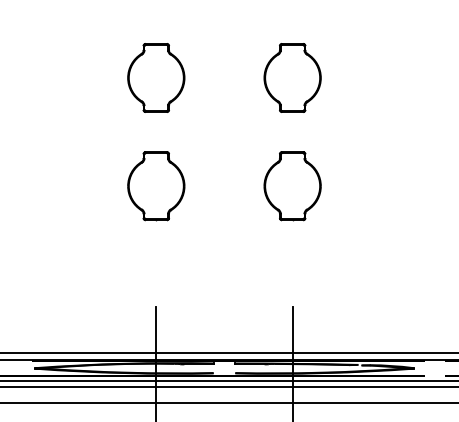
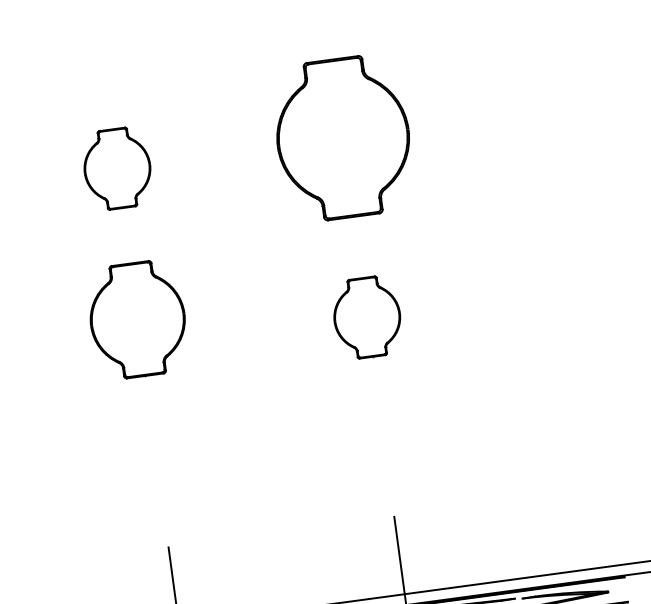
part: (156, 77) -> (117, 167), size x0.7
part: (292, 77) -> (342, 137), size x1.4
part: (156, 186) -> (138, 320), moved
part: (292, 186) -> (367, 317), size x0.7

